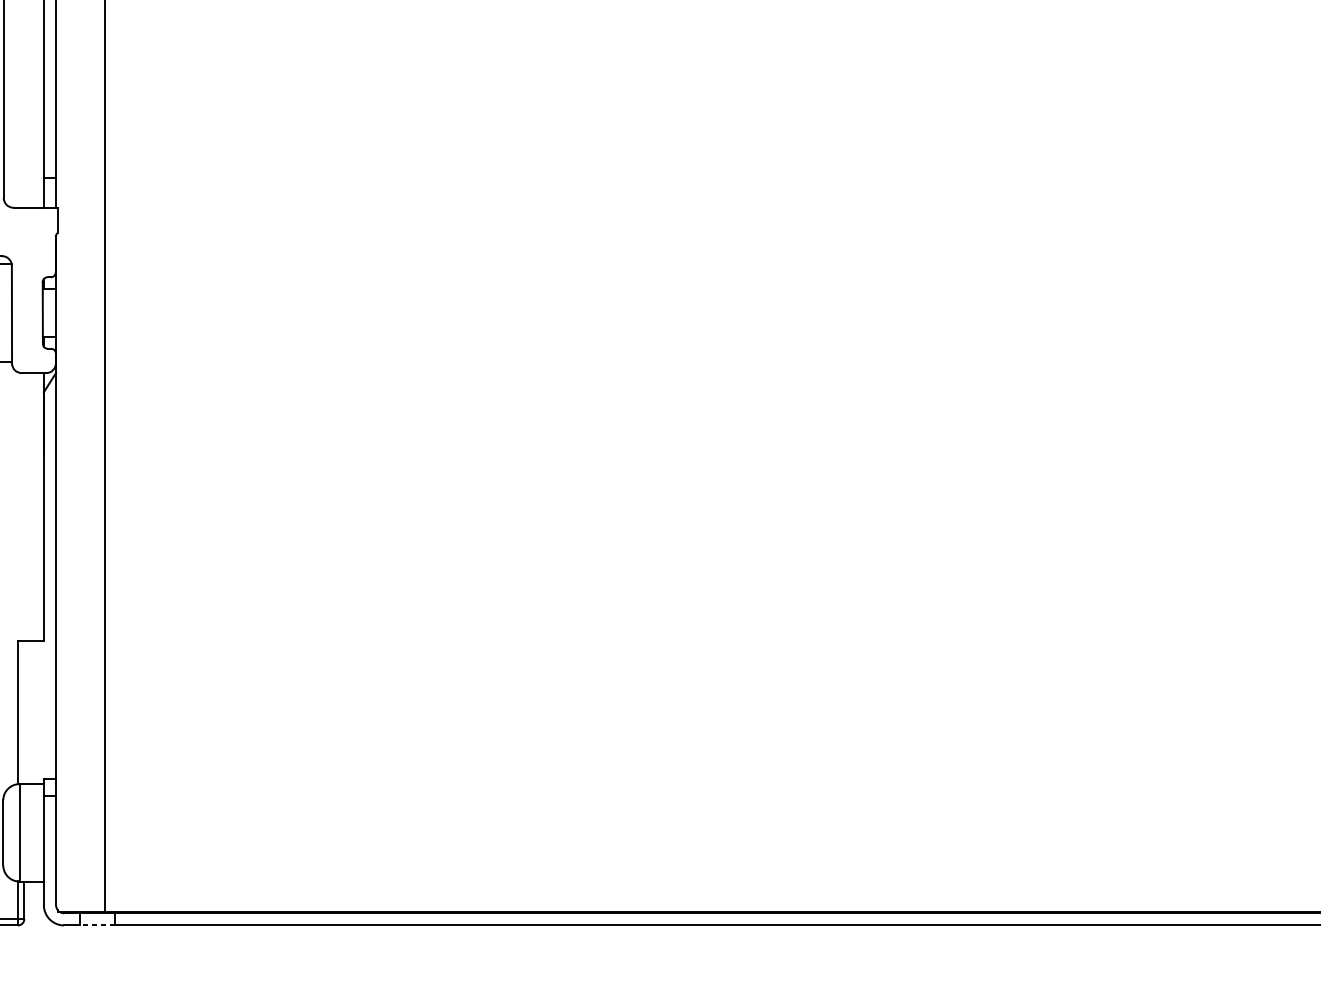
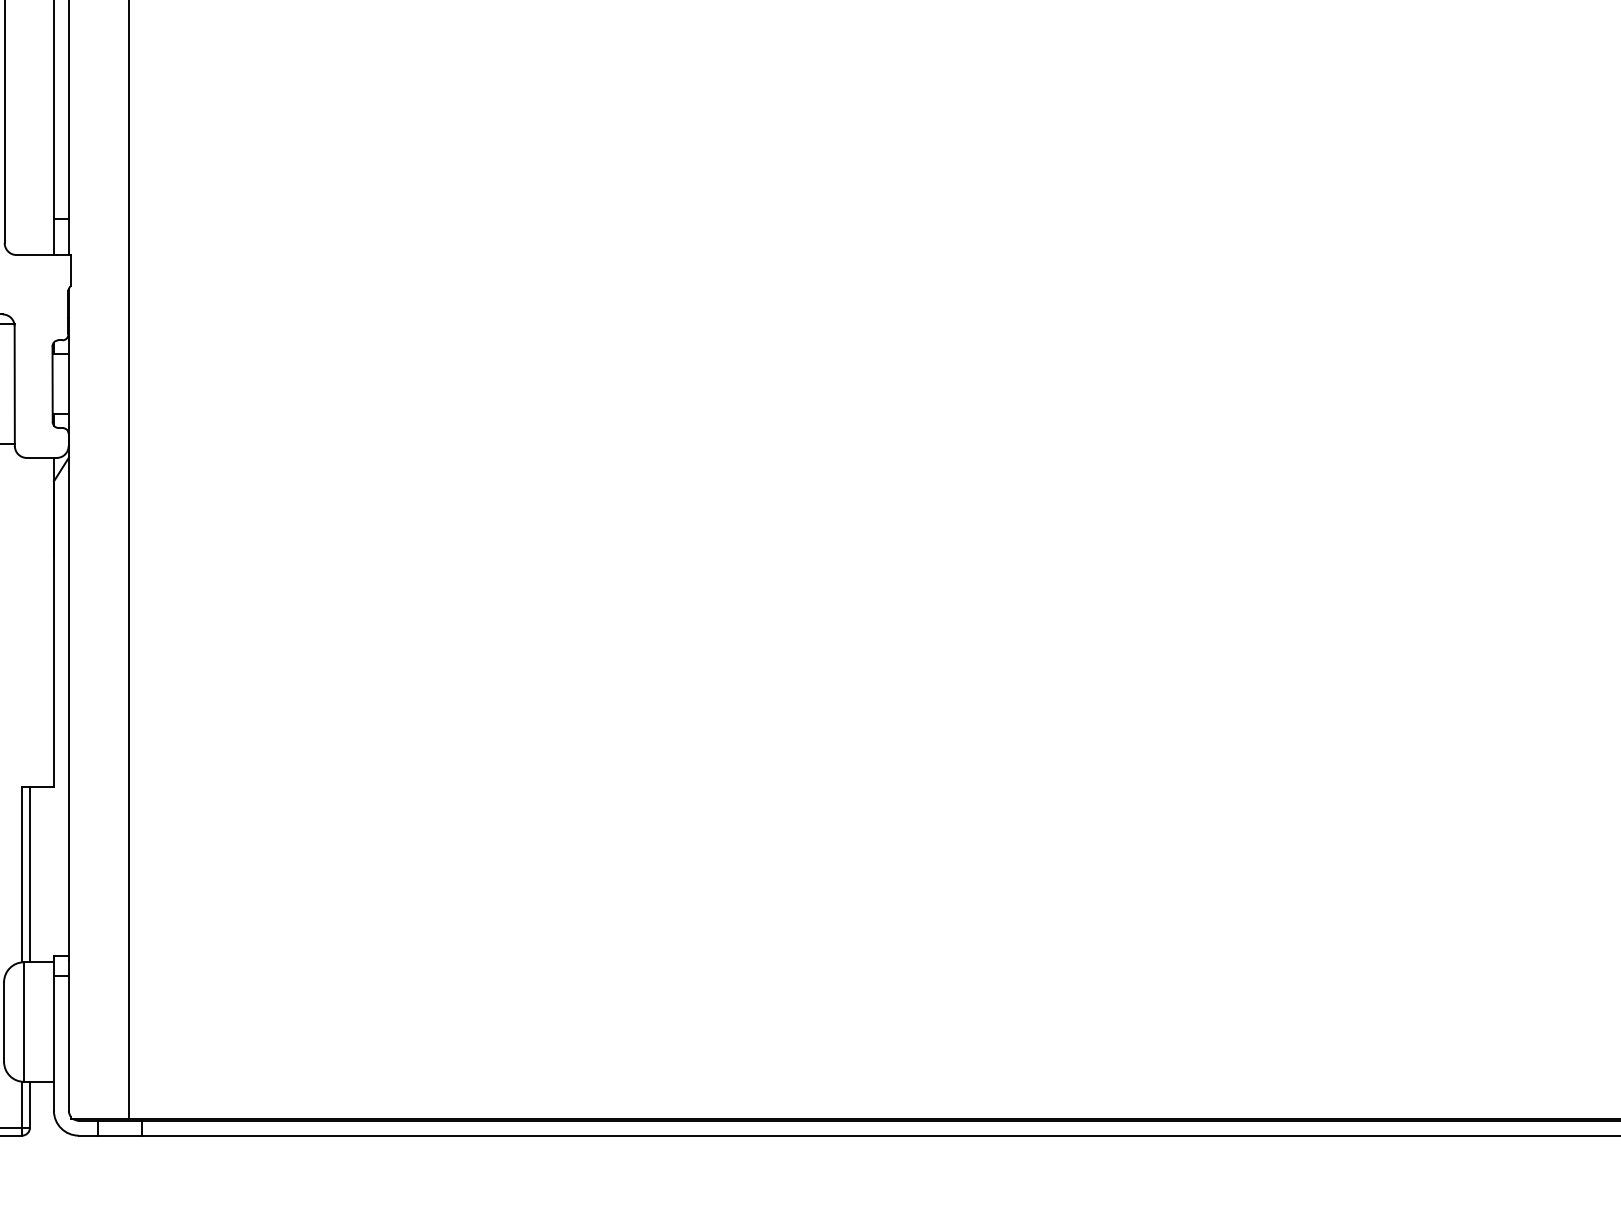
line: (24, 712) -> (30, 874), added
line: (97, 925) -> (119, 1135), dashed -> solid

